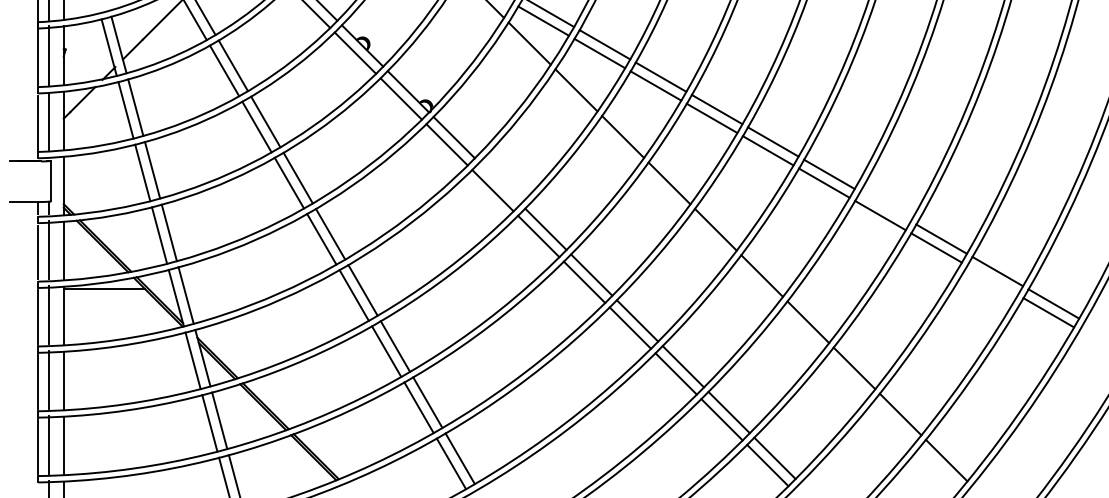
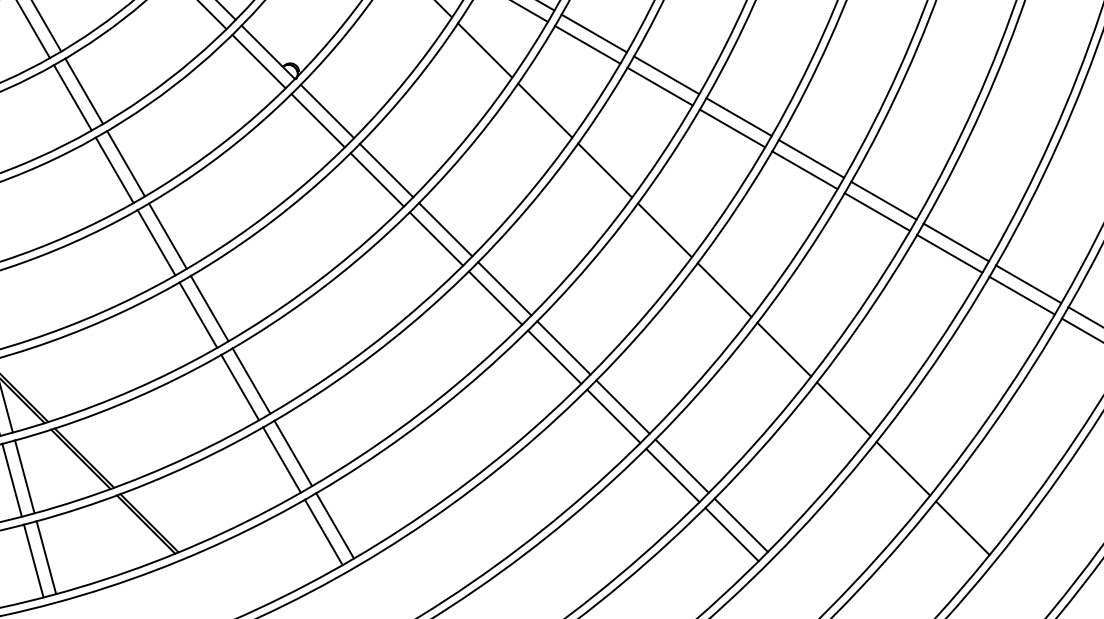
line: (499, 183) -> (385, 170), added
line: (885, 206) -> (883, 200), added
line: (992, 279) -> (1021, 294), added

